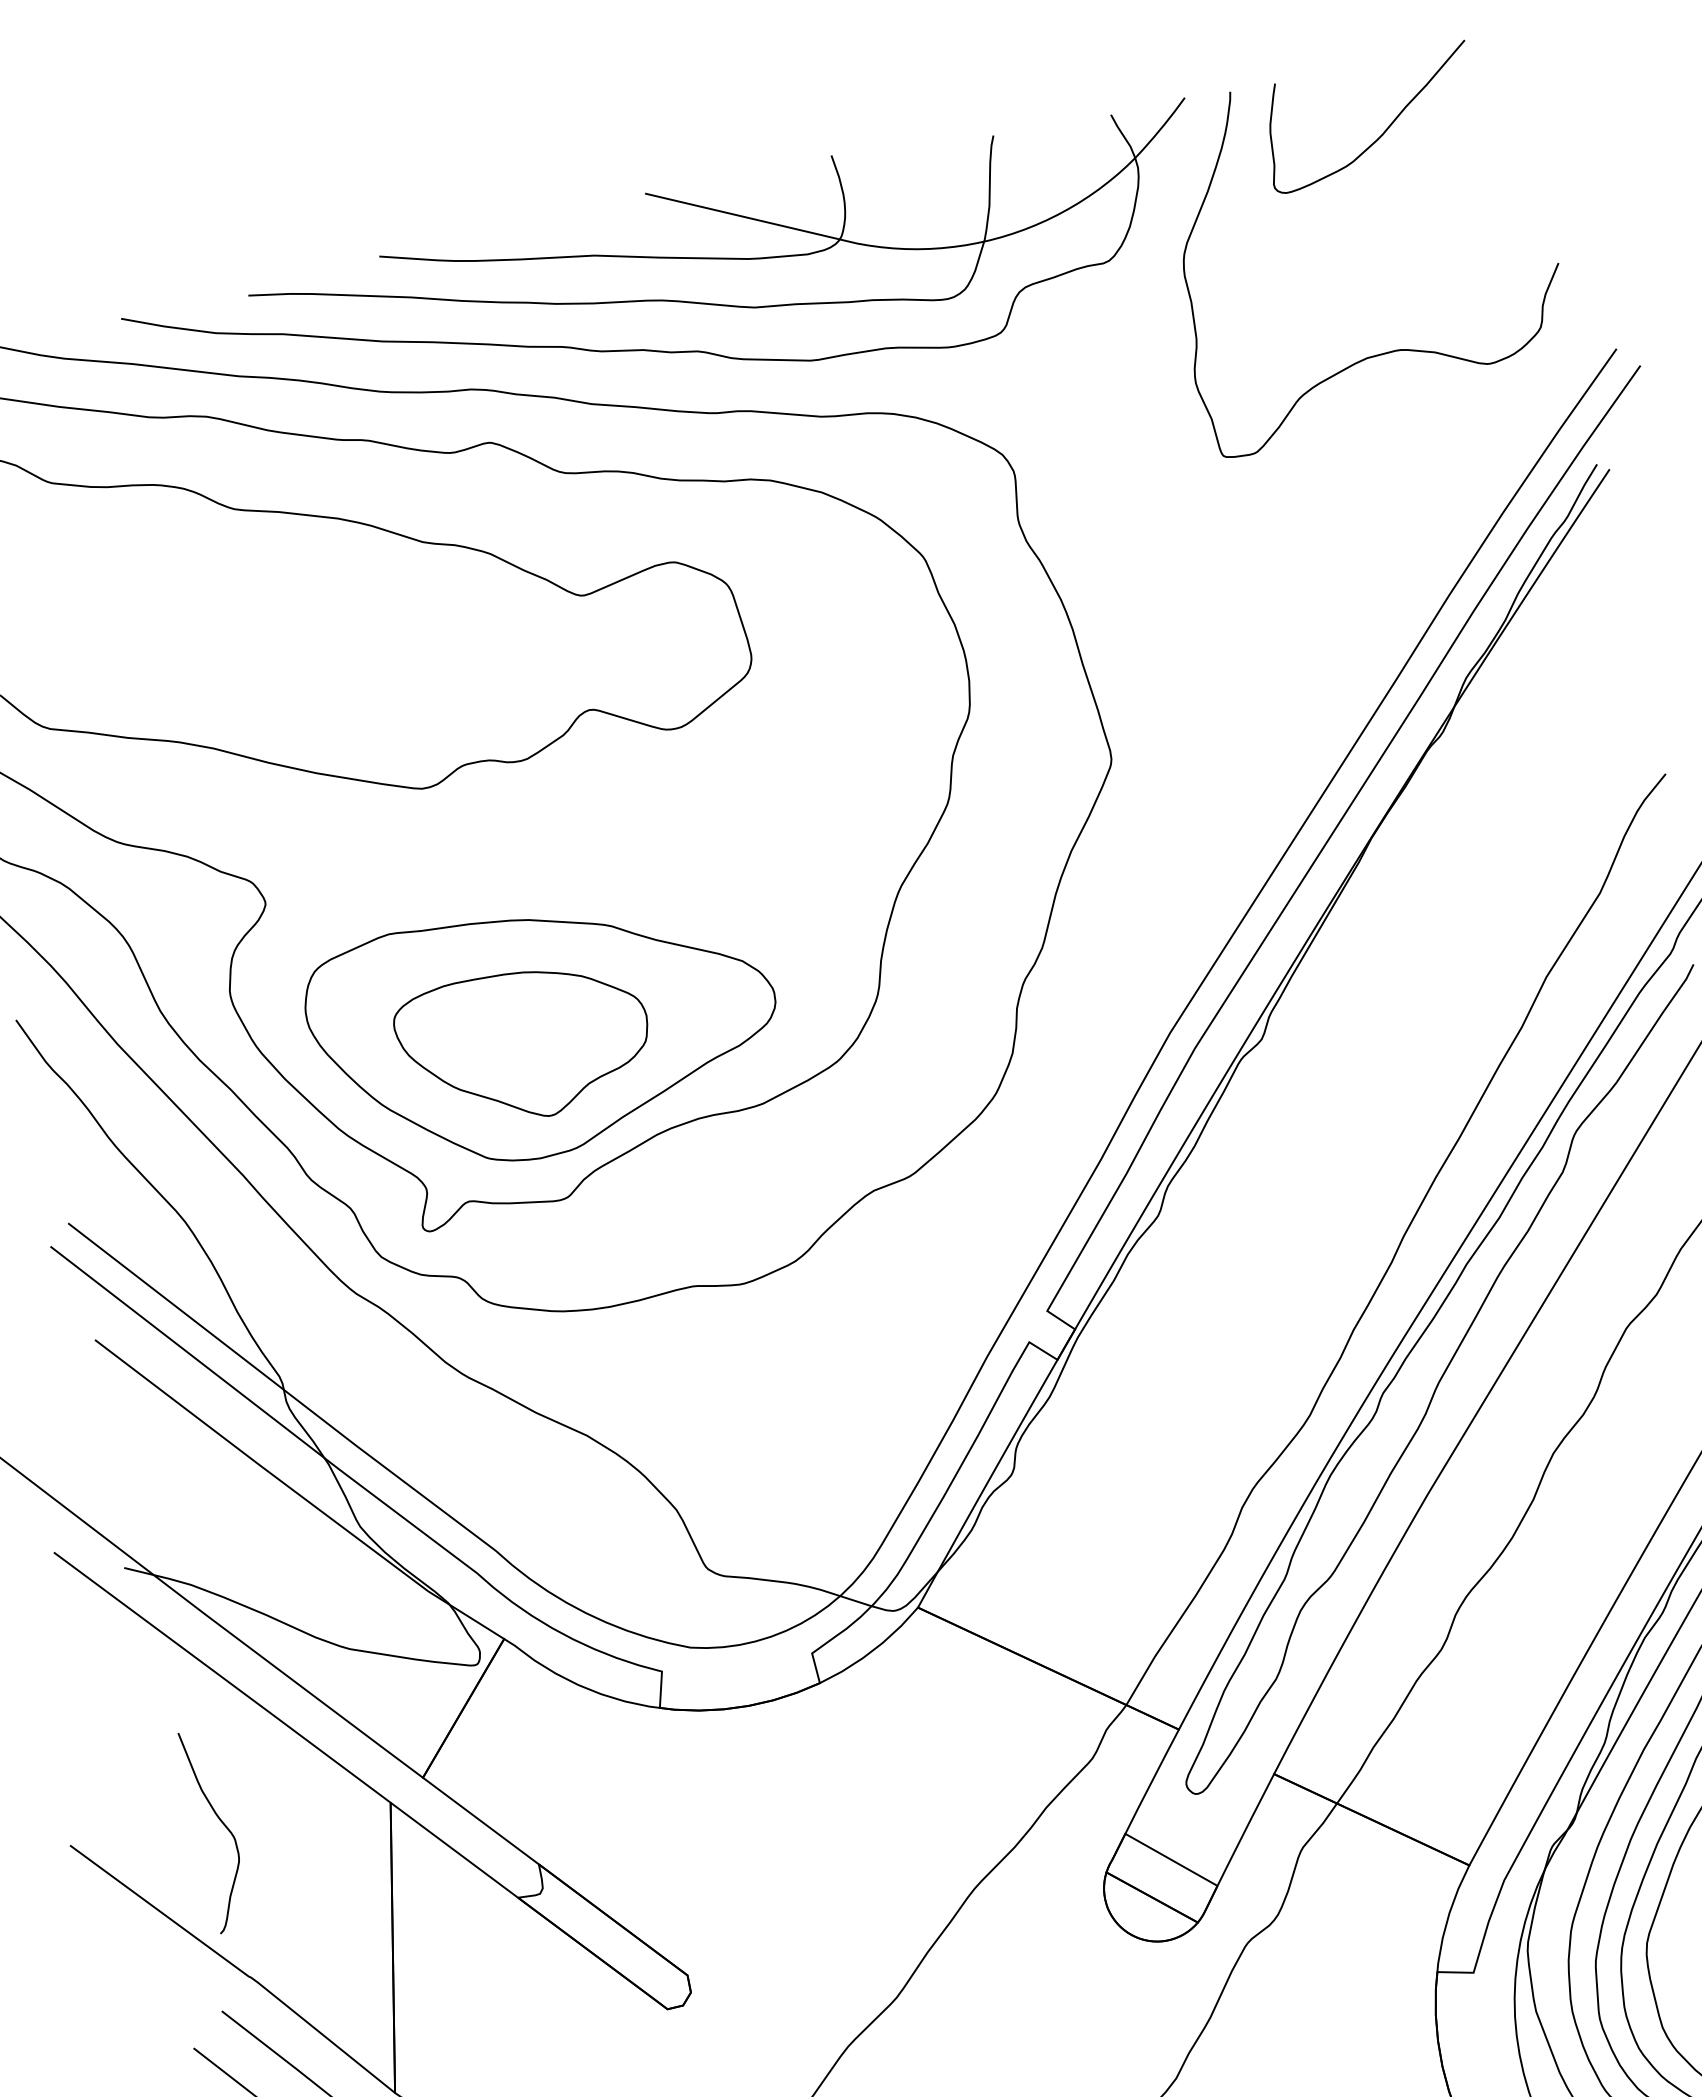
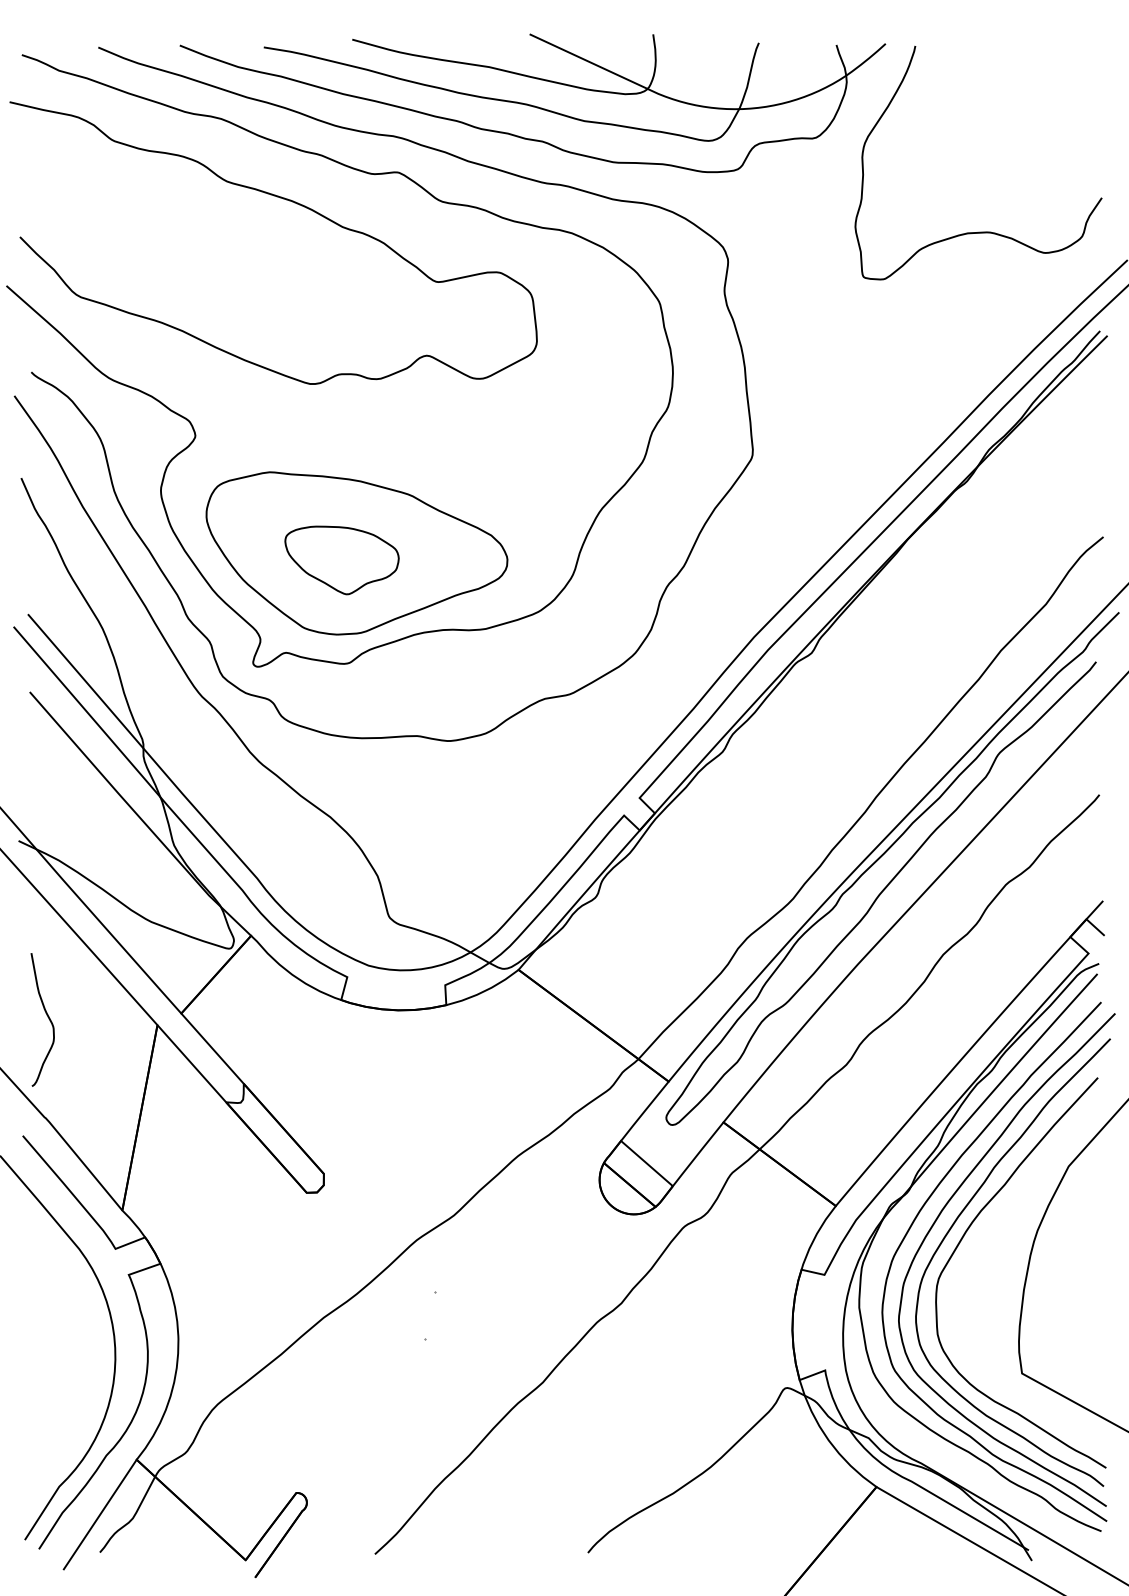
curve: (1385, 128) -> (1009, 89), removed
part: (524, 1045) -> (341, 560), size x0.7

